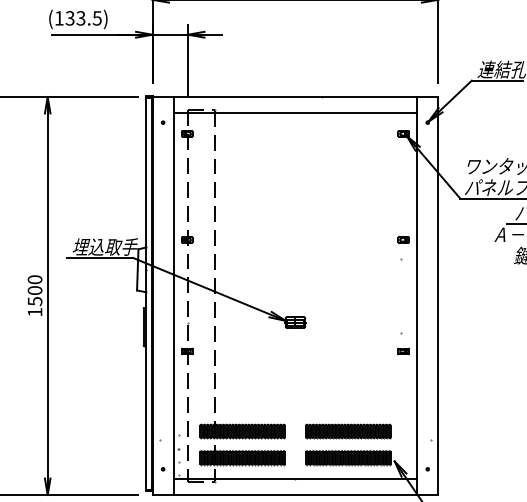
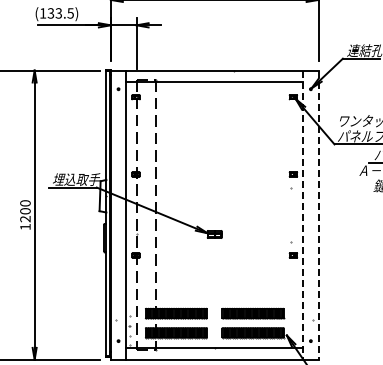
line: (417, 296) -> (303, 215), solid -> dashed
line: (438, 296) -> (318, 215), solid -> dashed
text: (35, 301) -> (25, 219), 1500 -> 1200

